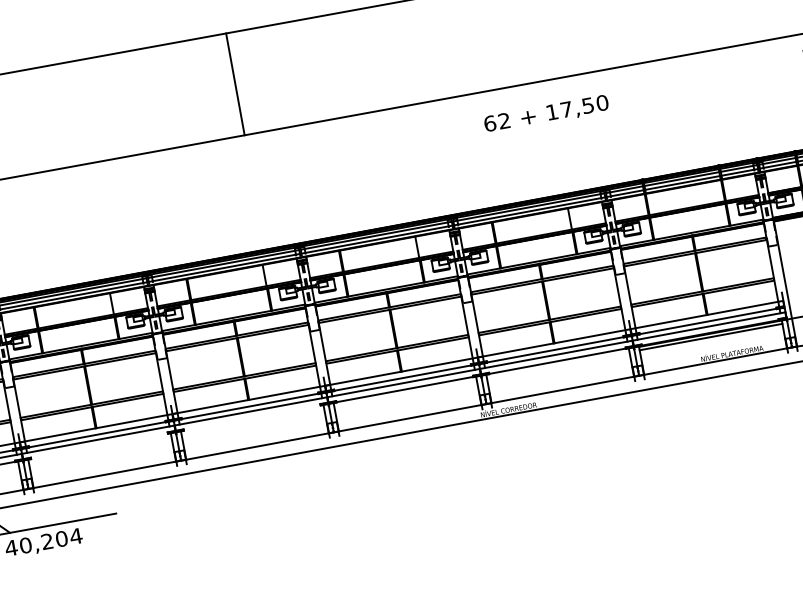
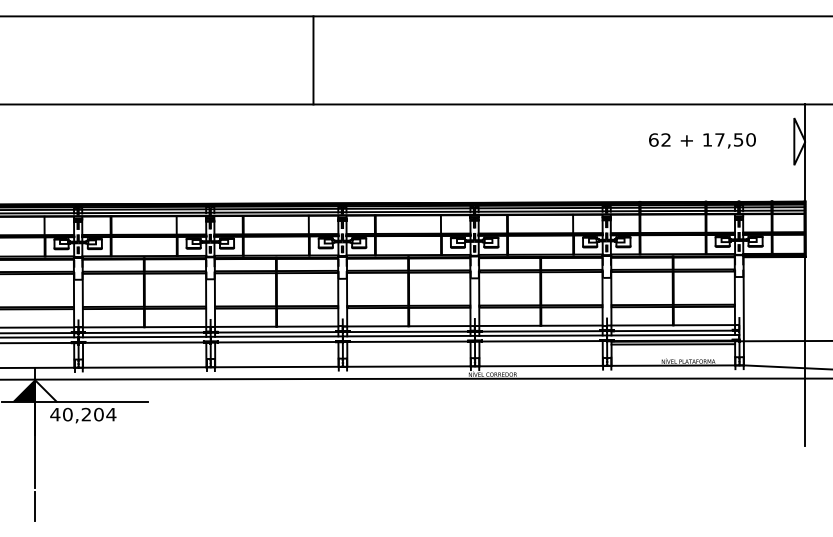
text: (546, 113) -> (702, 140), moved
line: (251, 417) -> (276, 341), added
line: (99, 445) -> (144, 342), added

